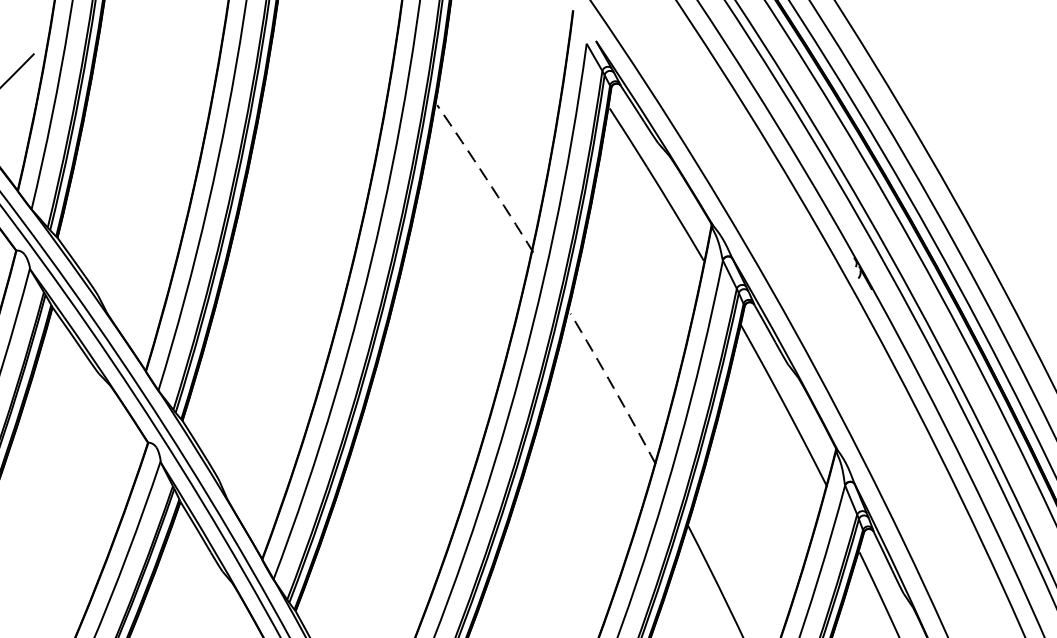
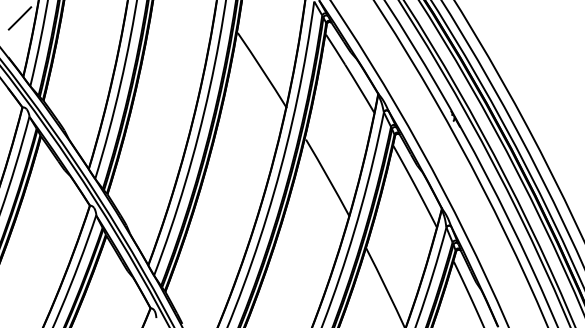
arc: (485, 178) -> (262, 70), dashed -> solid
arc: (614, 387) -> (328, 177), dashed -> solid

